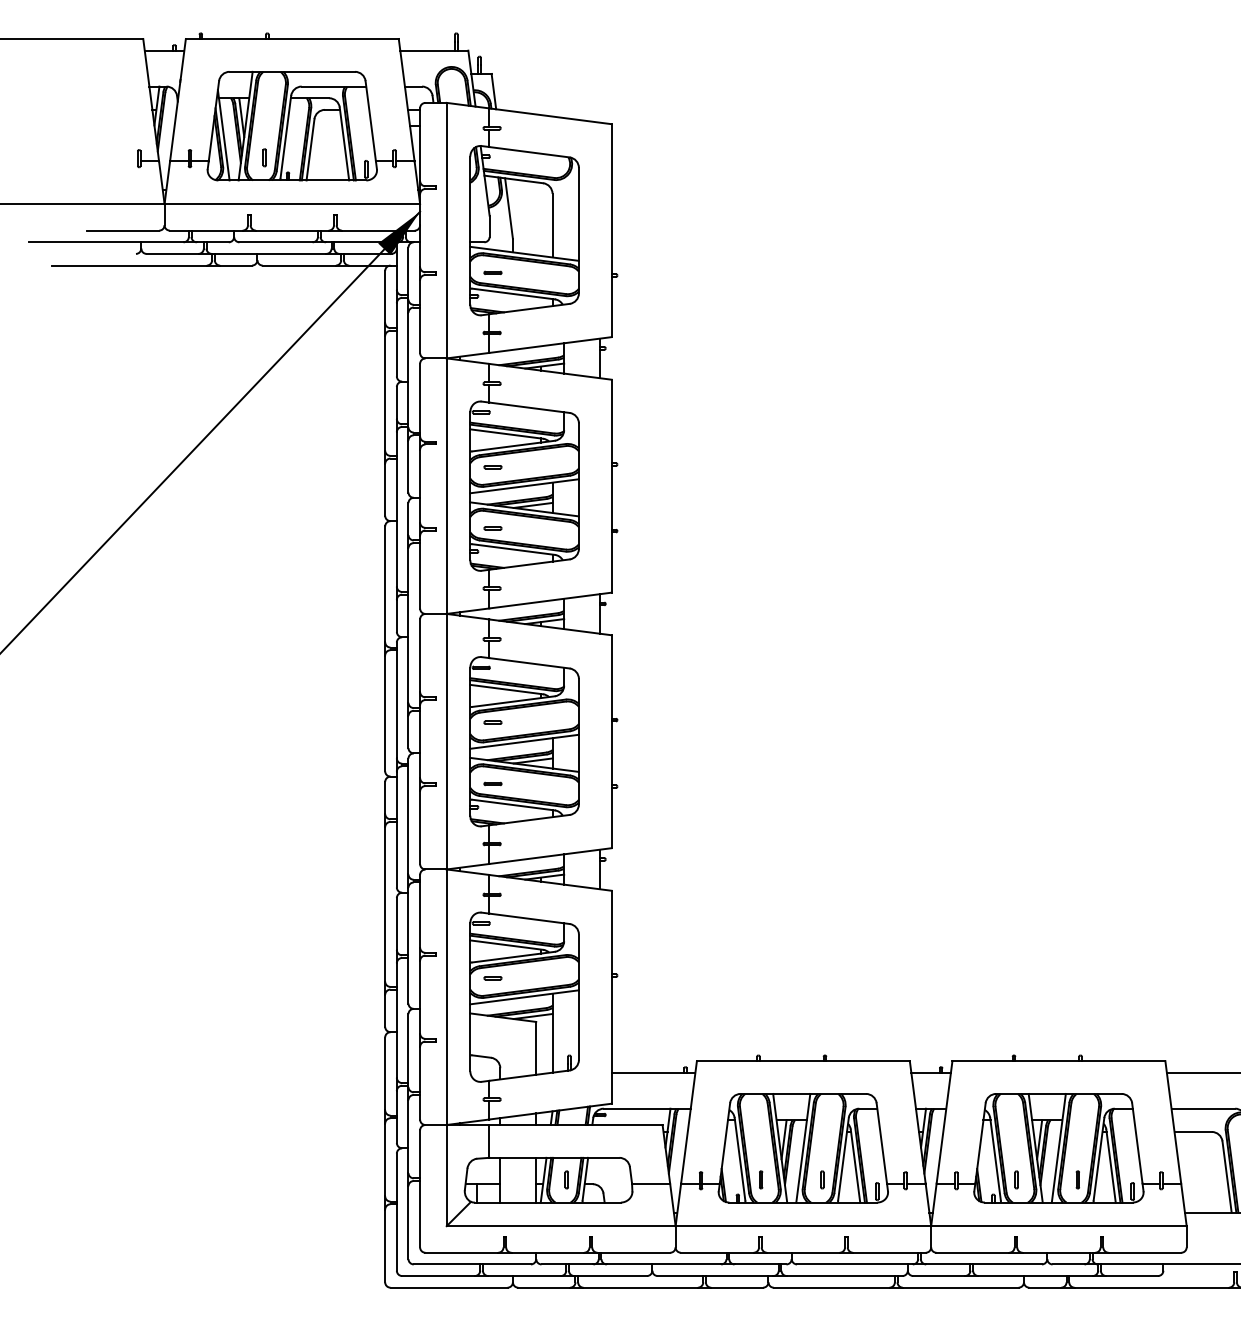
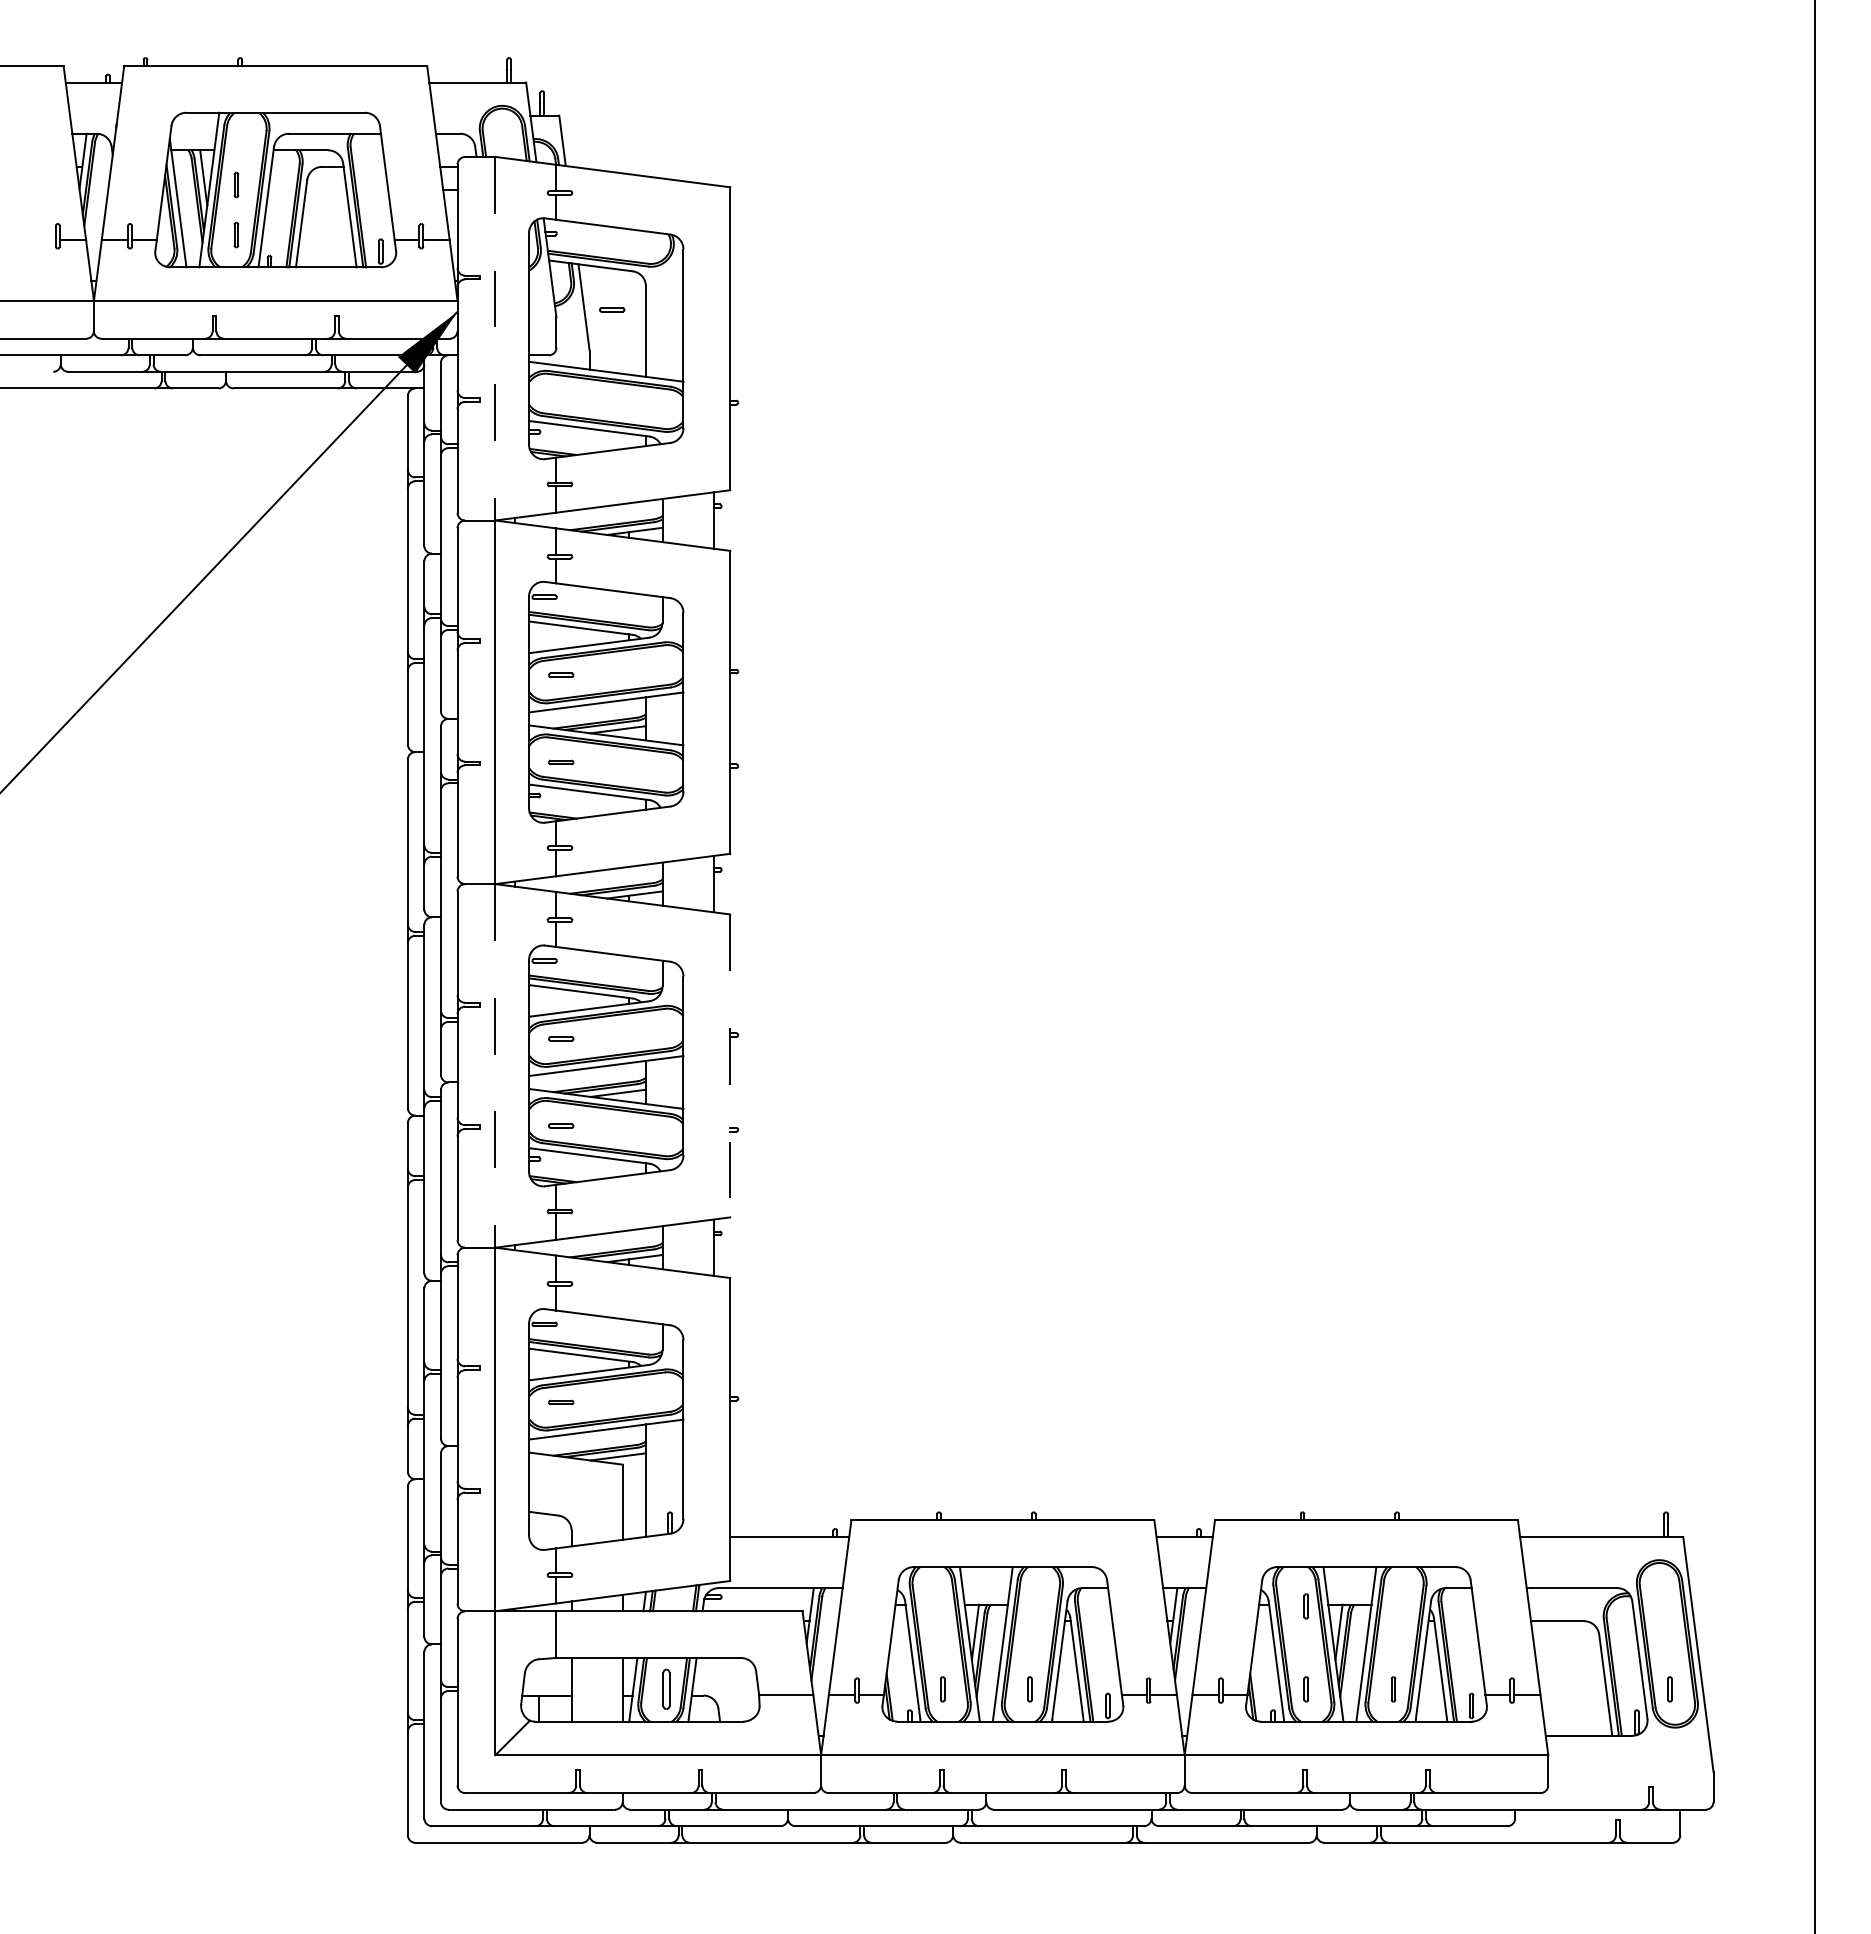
part: (264, 122) -> (236, 184), added
line: (446, 230) -> (495, 338), solid -> dashed
part: (493, 272) -> (612, 309), moved
line: (446, 741) -> (495, 1065), solid -> dashed
line: (611, 742) -> (730, 1066), solid -> dashed
part: (1016, 1121) -> (1306, 1606), added
part: (566, 1179) -> (665, 1689), size x1.6

